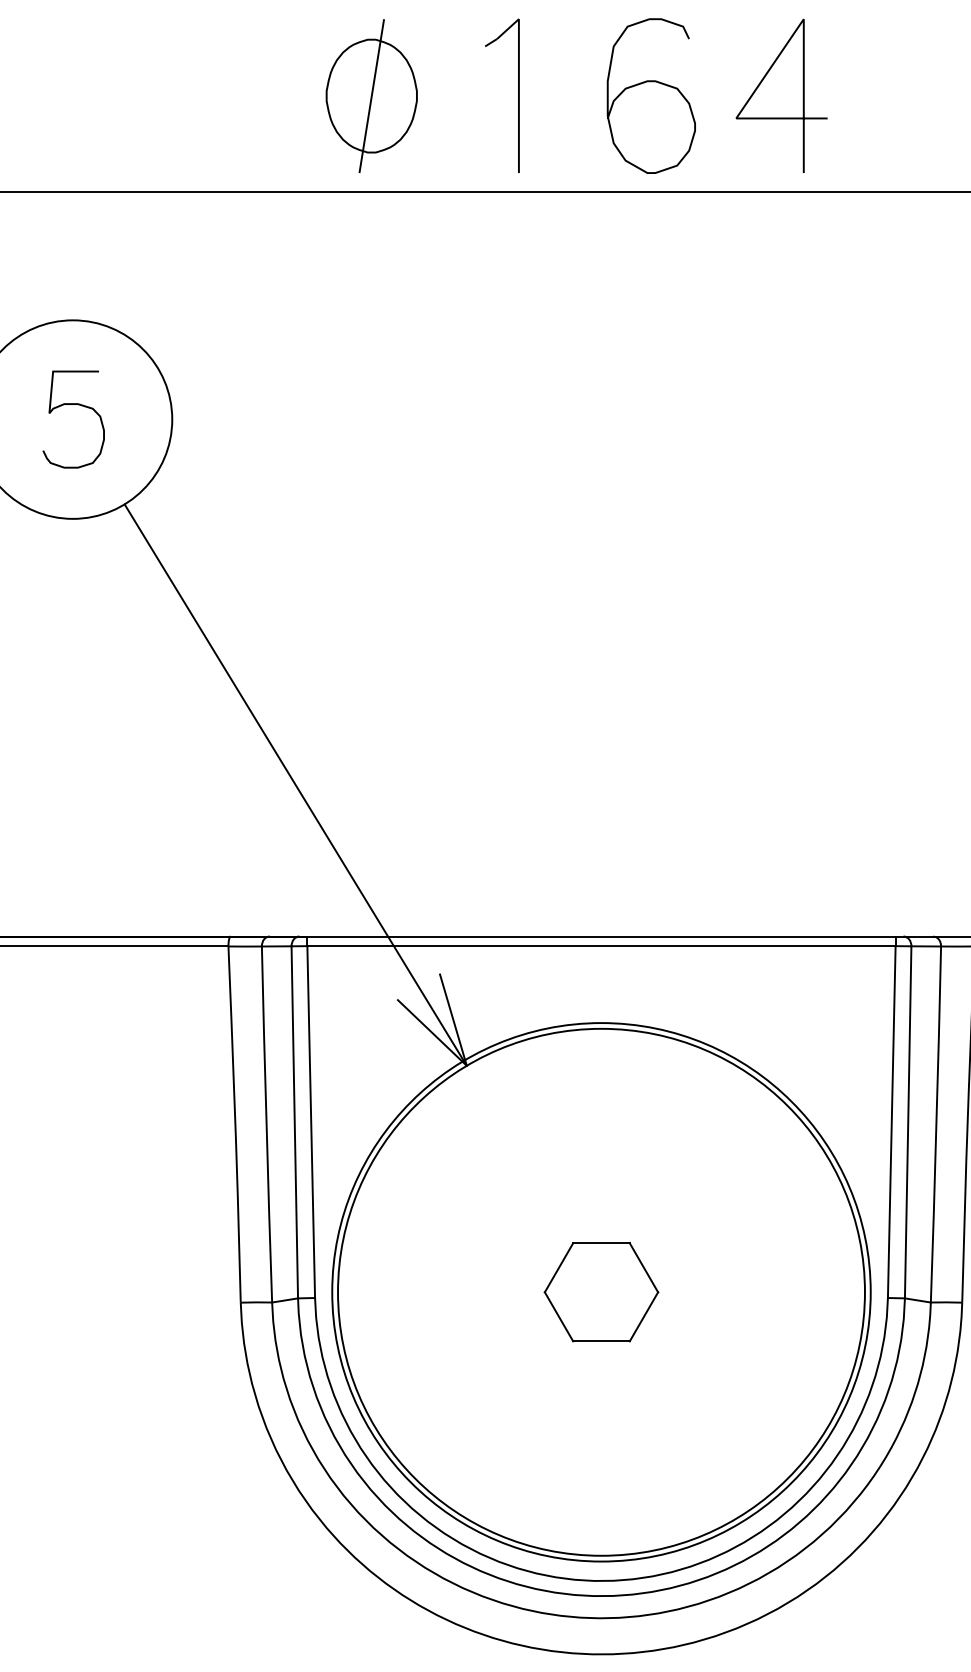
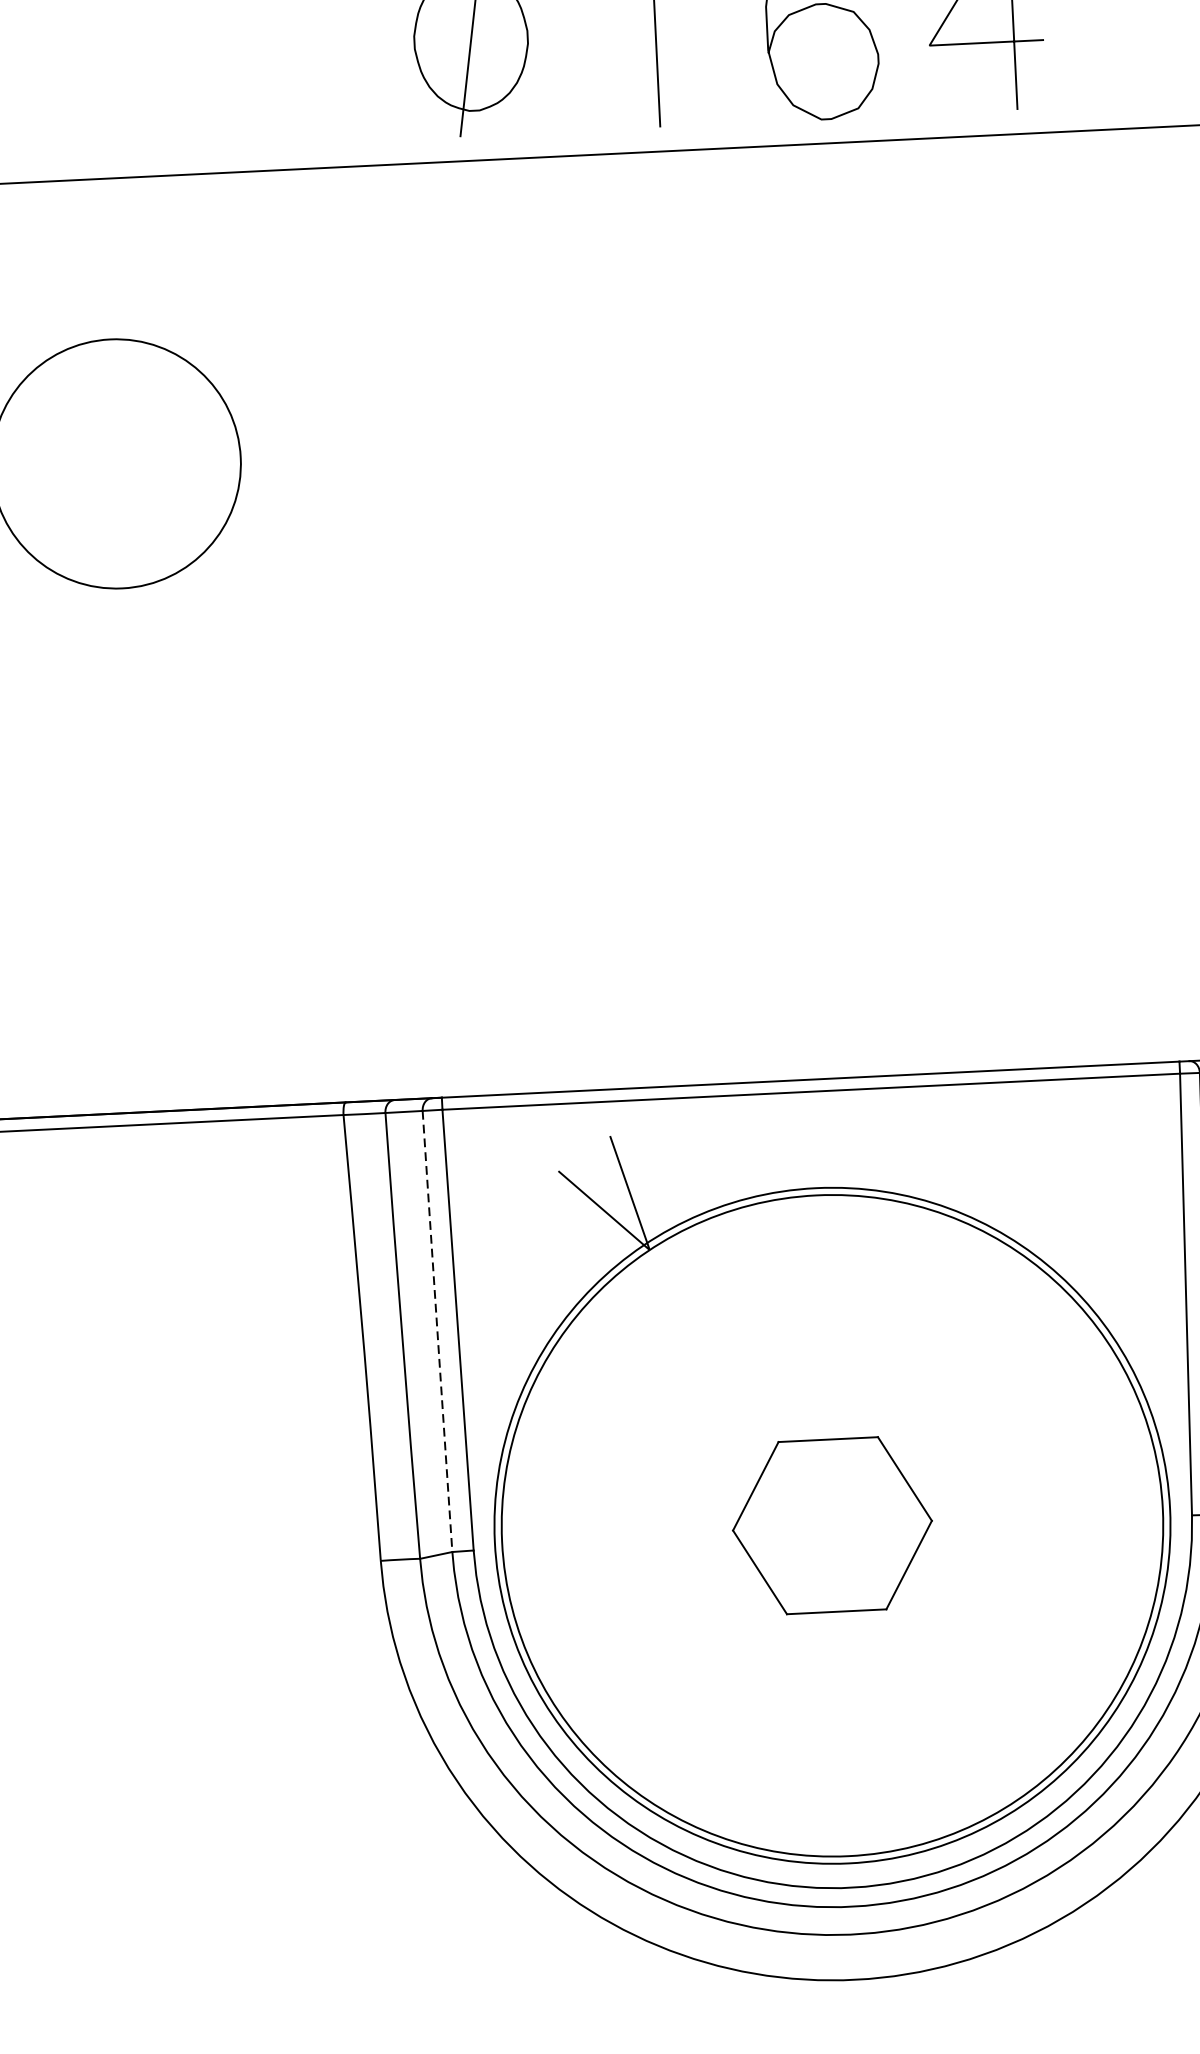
curve: (78, 405) -> (122, 445), removed
line: (295, 784) -> (417, 907), removed
arc: (294, 1122) -> (437, 1331), solid -> dashed
part: (601, 1292) -> (832, 1526), size x1.4

